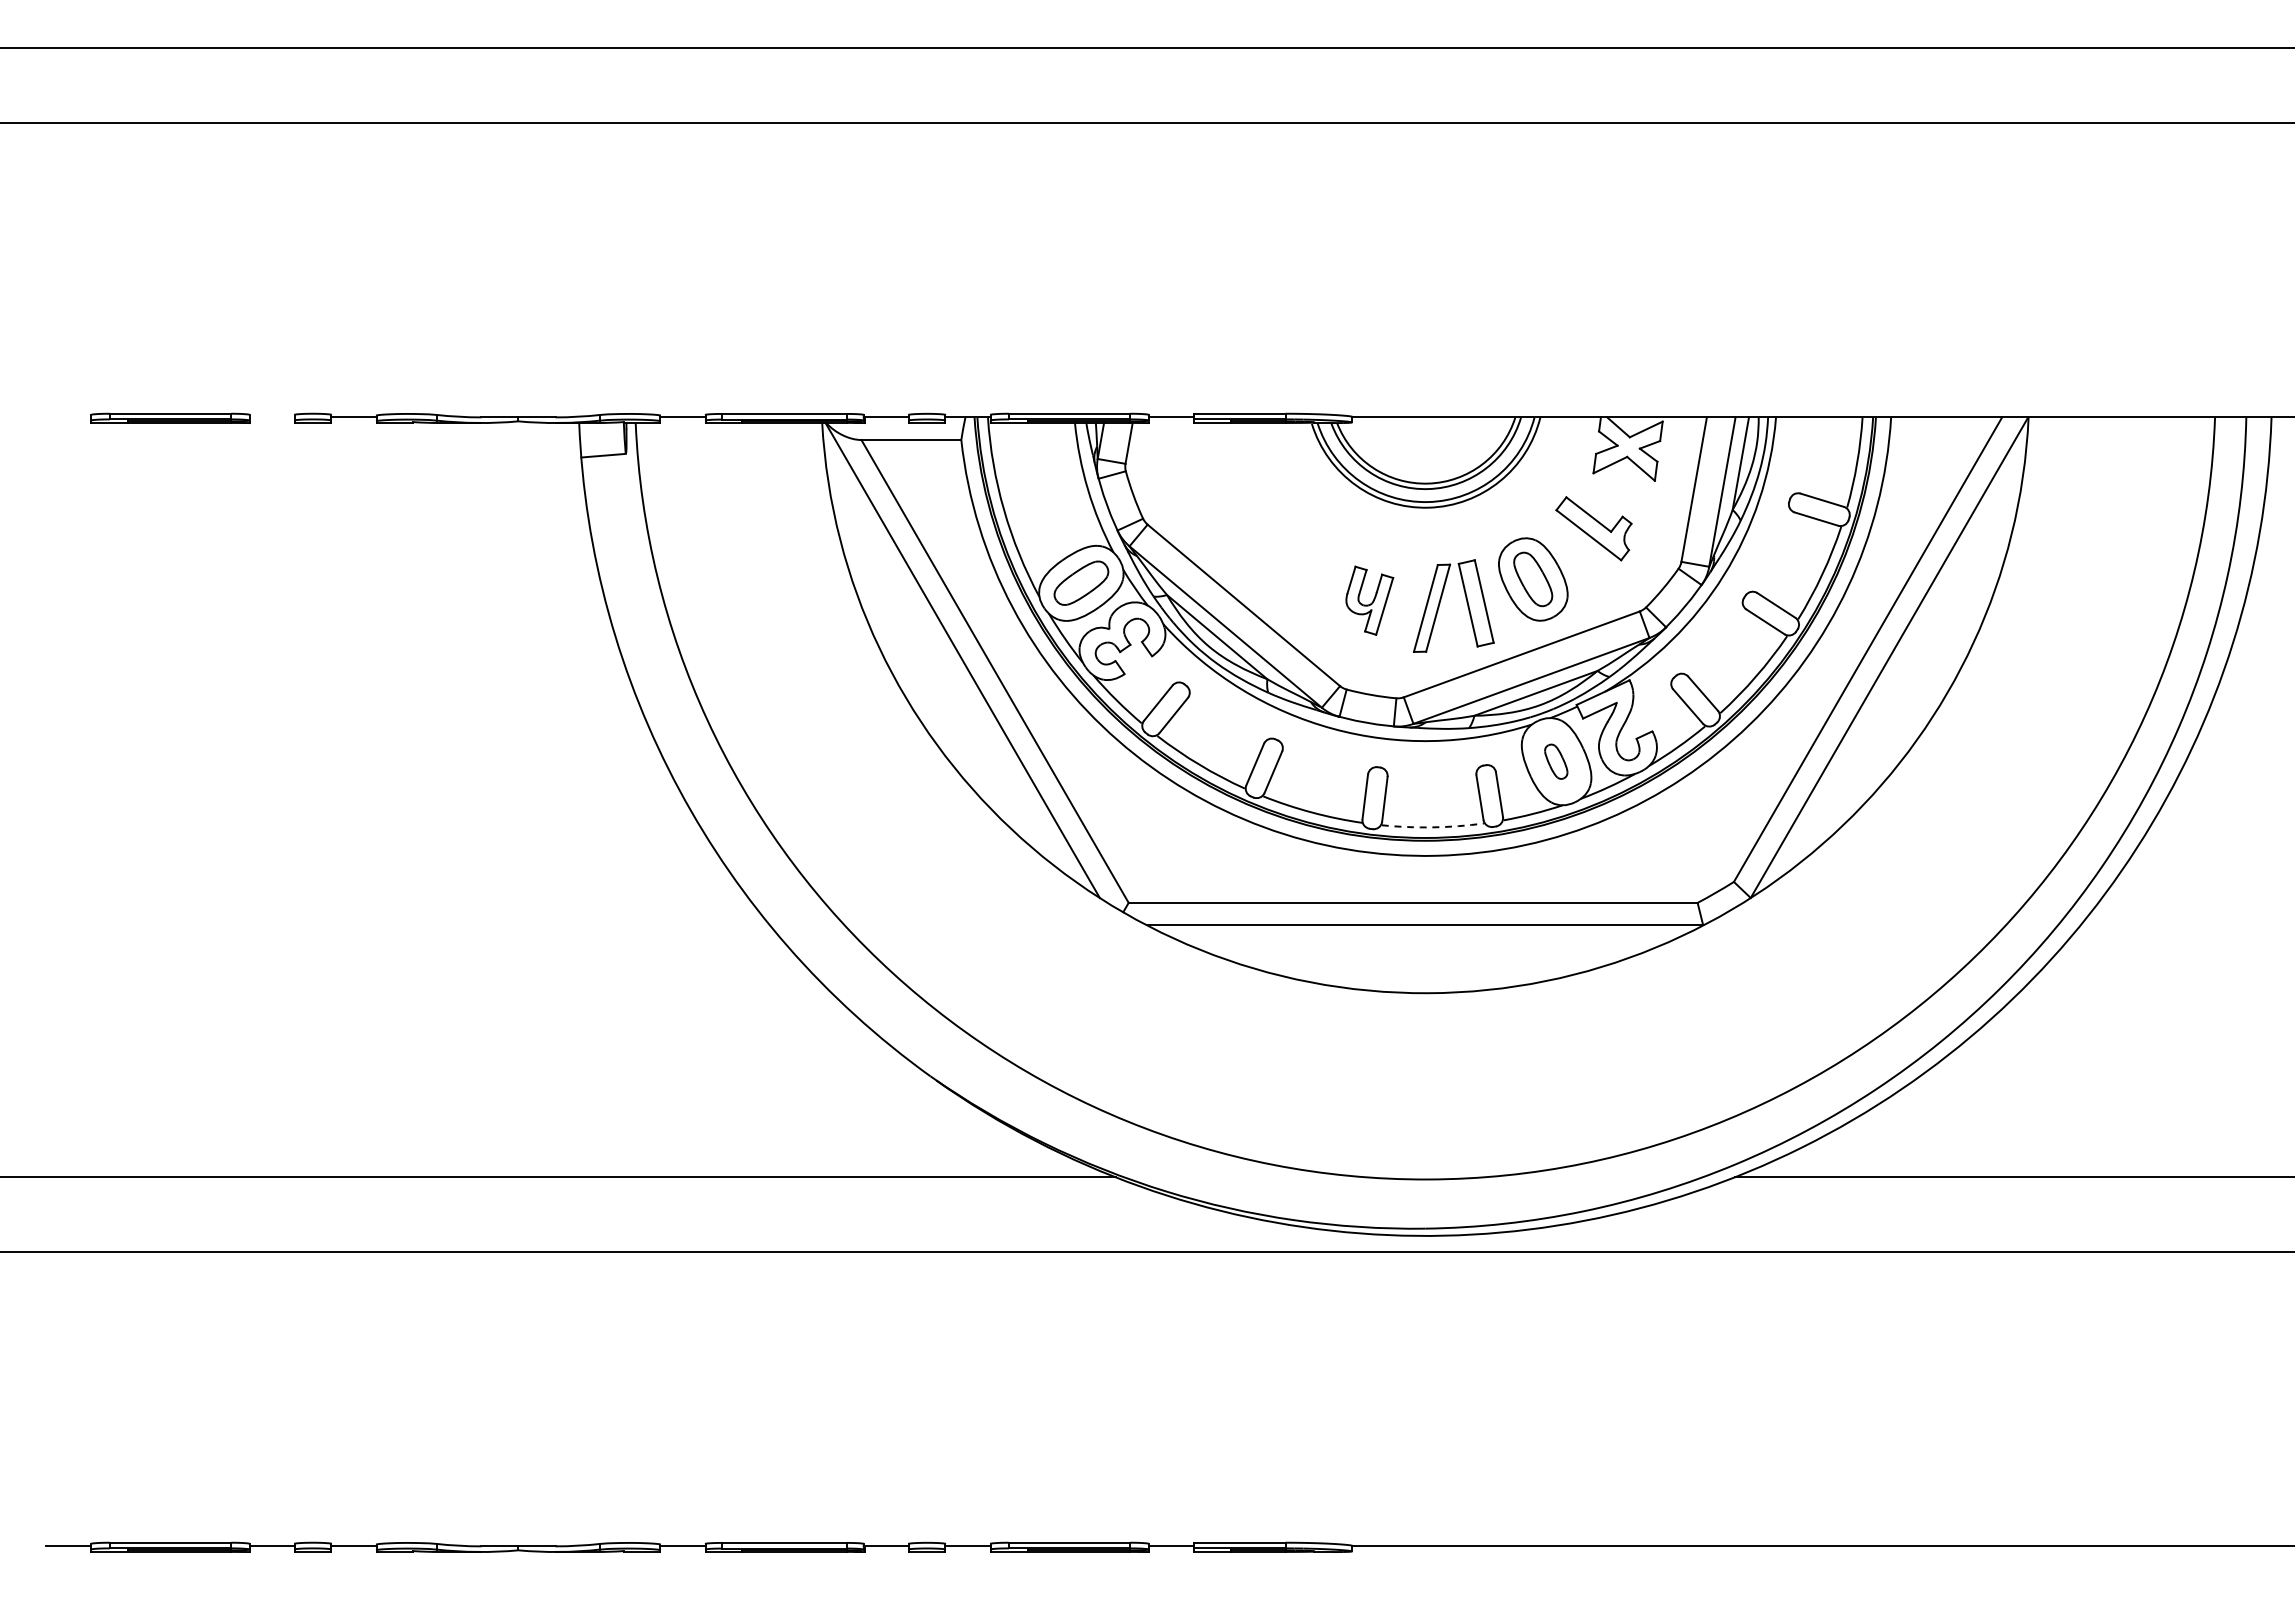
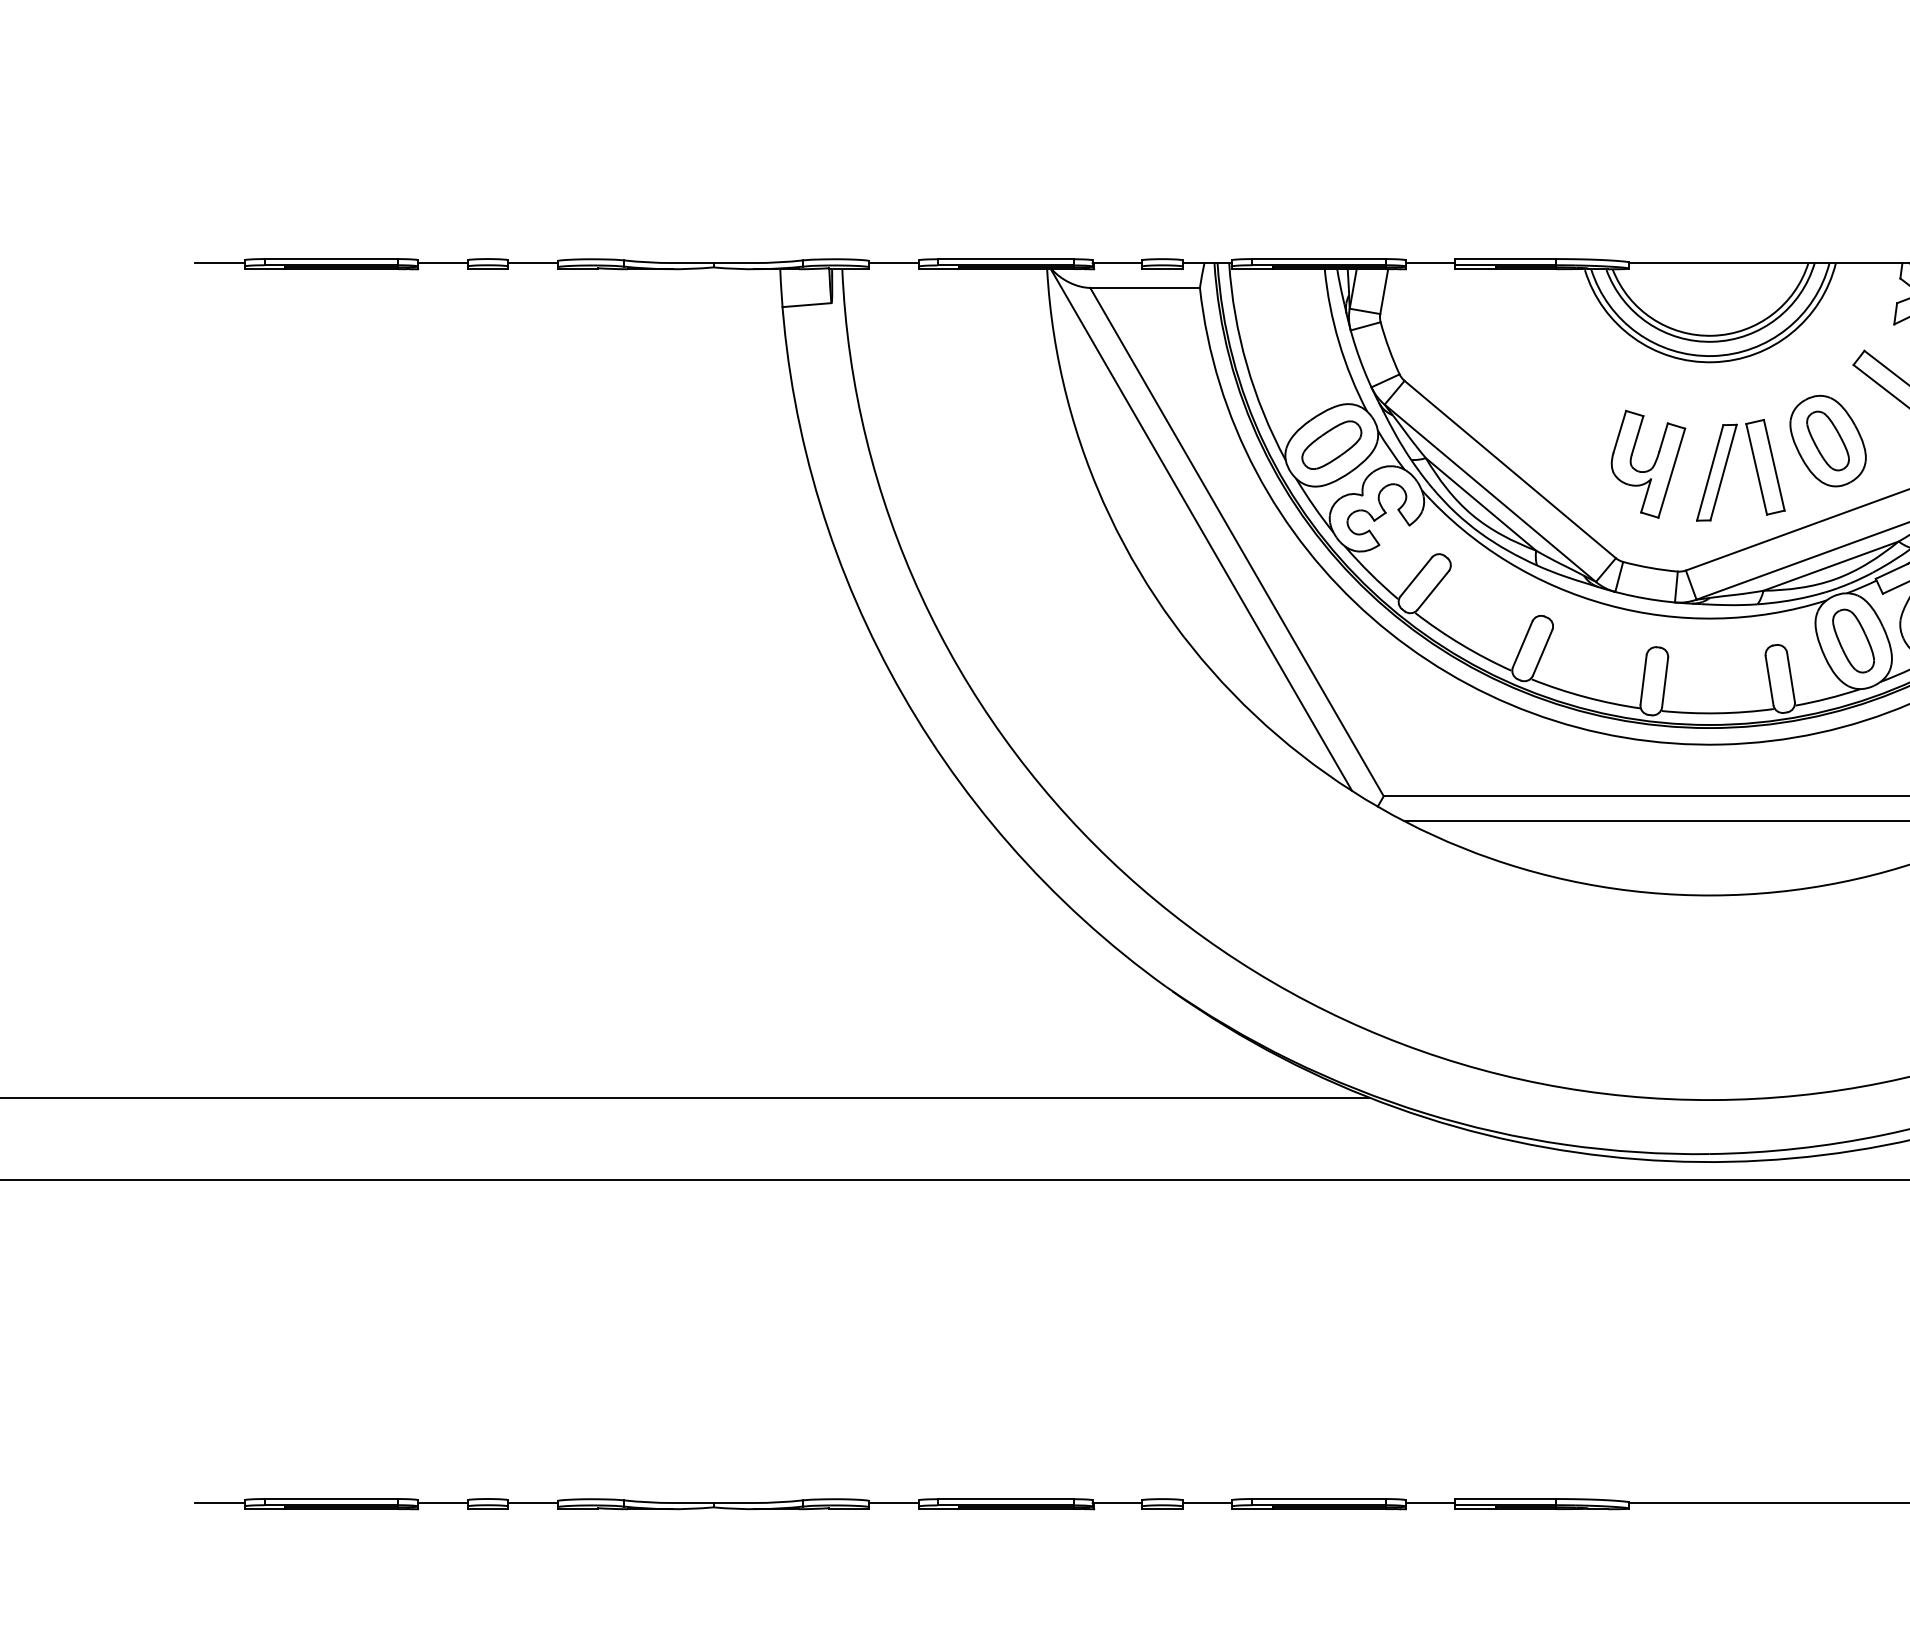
line: (68, 417) -> (219, 263), added
line: (271, 417) -> (442, 263), added
part: (1369, 600) -> (1648, 464), size x1.43
part: (1555, 761) -> (1852, 640), size x1.67
arc: (1432, 827) -> (1717, 713), dashed -> solid

